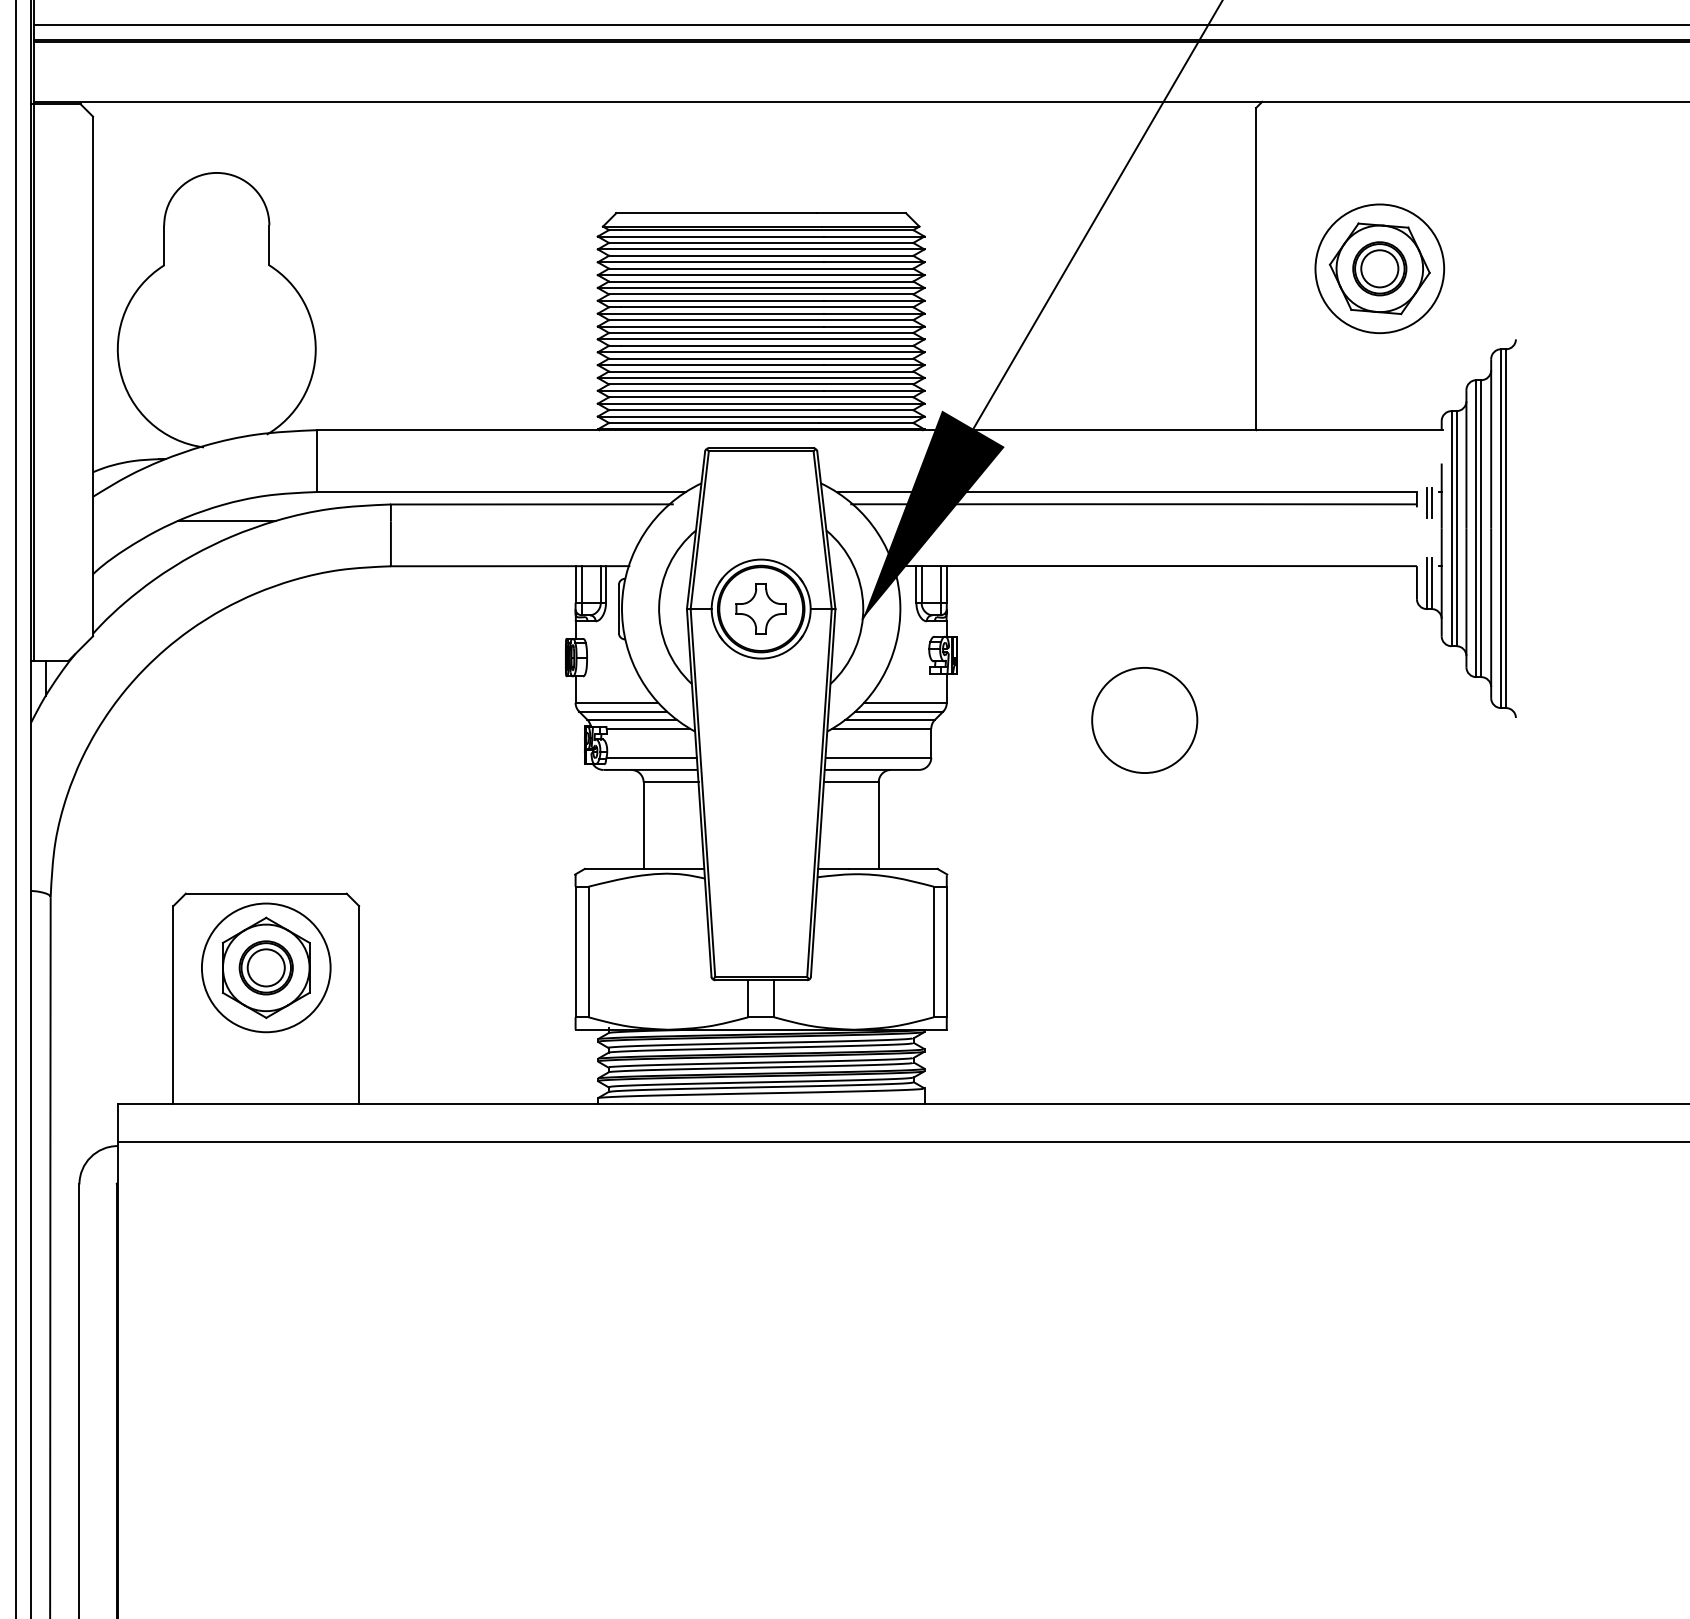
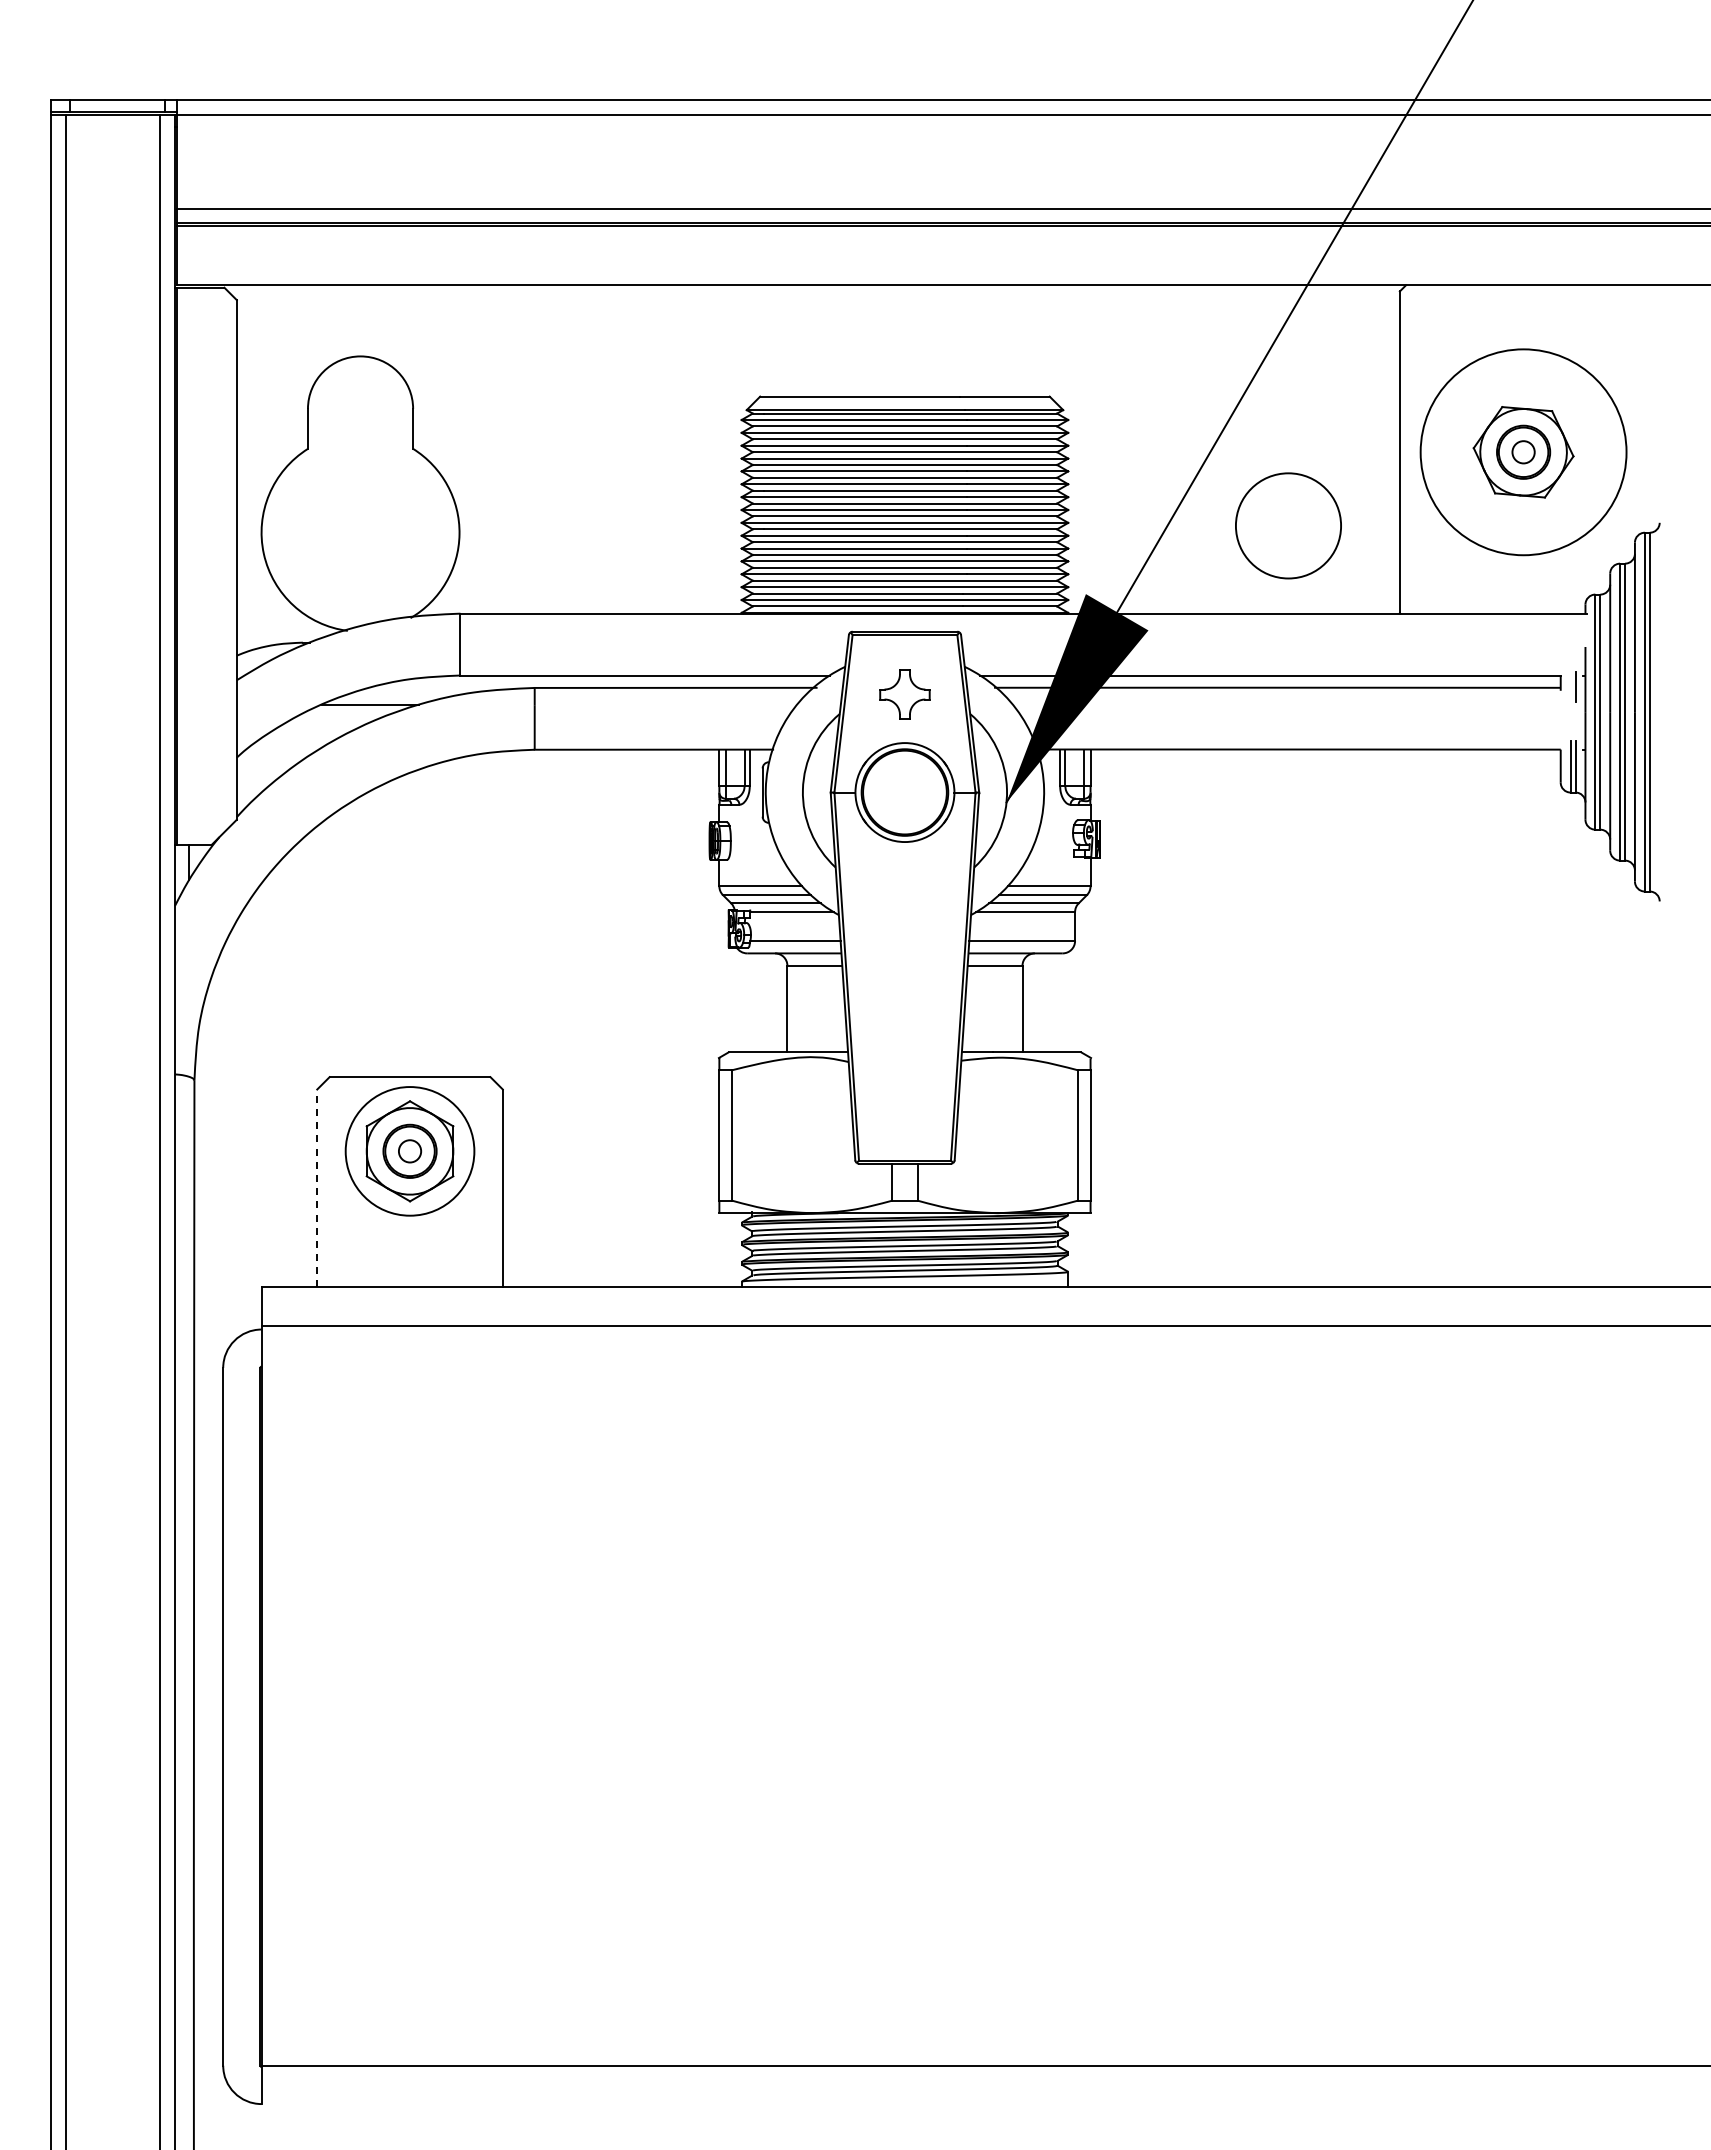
circle: (1379, 268) -> (1523, 451), size x0.6
circle: (1379, 268) -> (1523, 451), size x1.6
line: (1426, 503) -> (1570, 686), removed
part: (760, 609) -> (904, 694), moved
circle: (1144, 720) -> (1288, 525), moved
circle: (265, 967) -> (409, 1150), size x0.6
line: (173, 1005) -> (317, 1188), solid -> dashed

